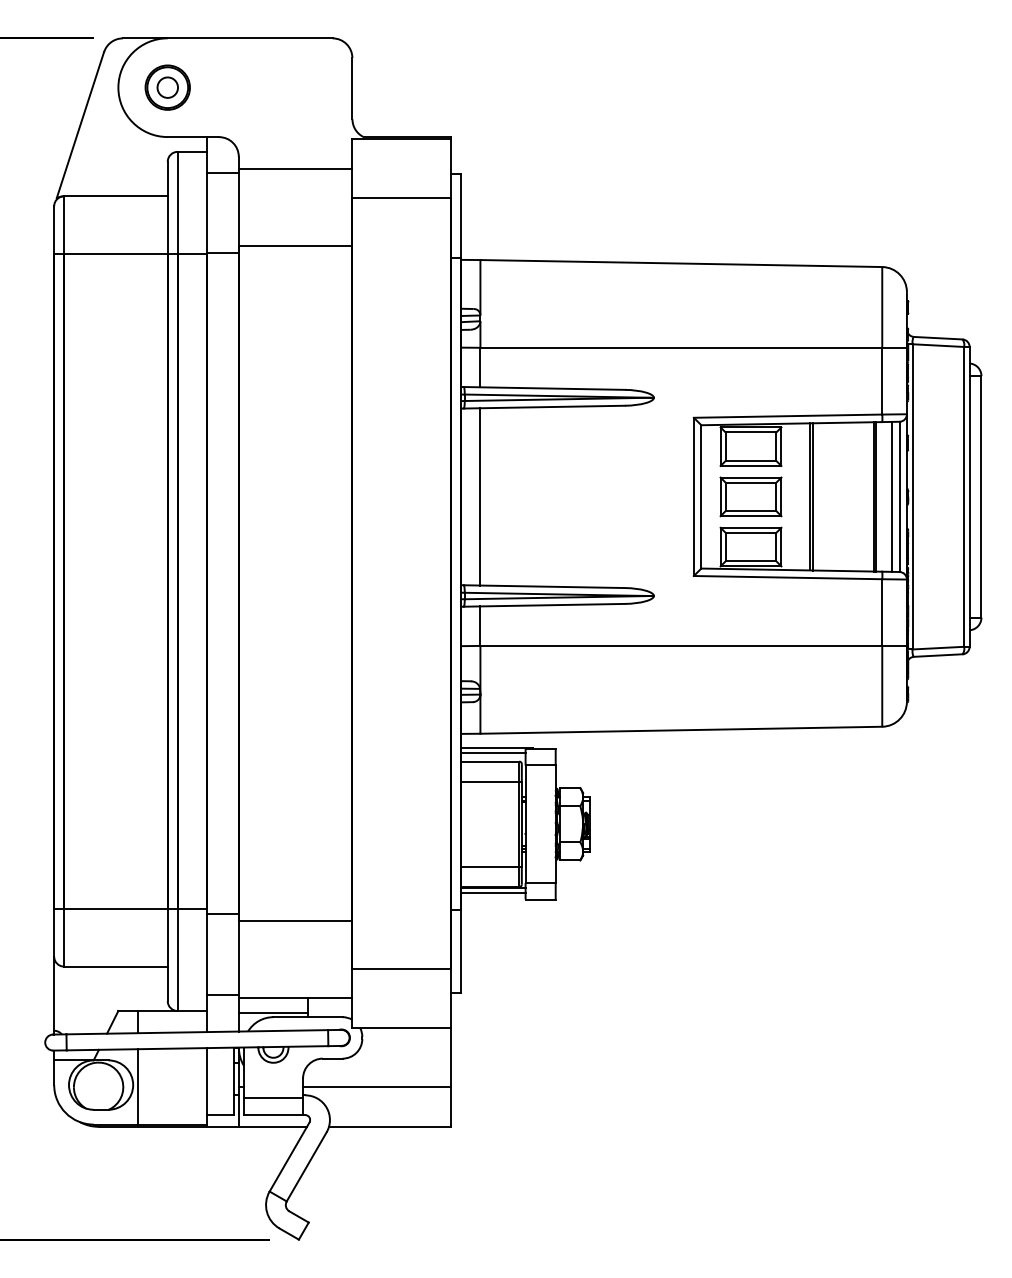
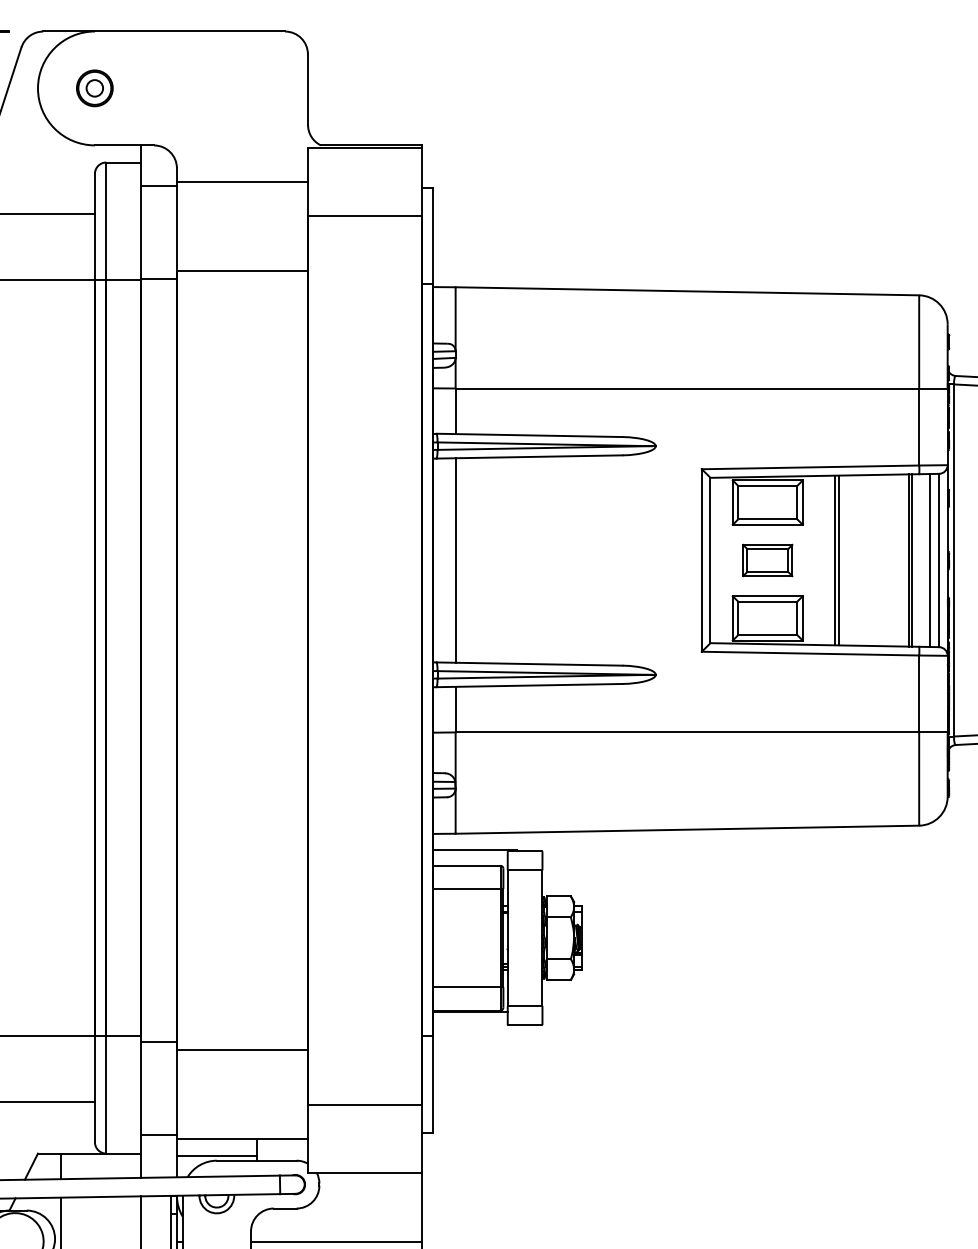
part: (167, 87) -> (94, 88), size x0.7
part: (750, 496) -> (767, 560), size x0.7
line: (493, 753) -> (470, 856), removed
line: (493, 893) -> (470, 1018), removed

